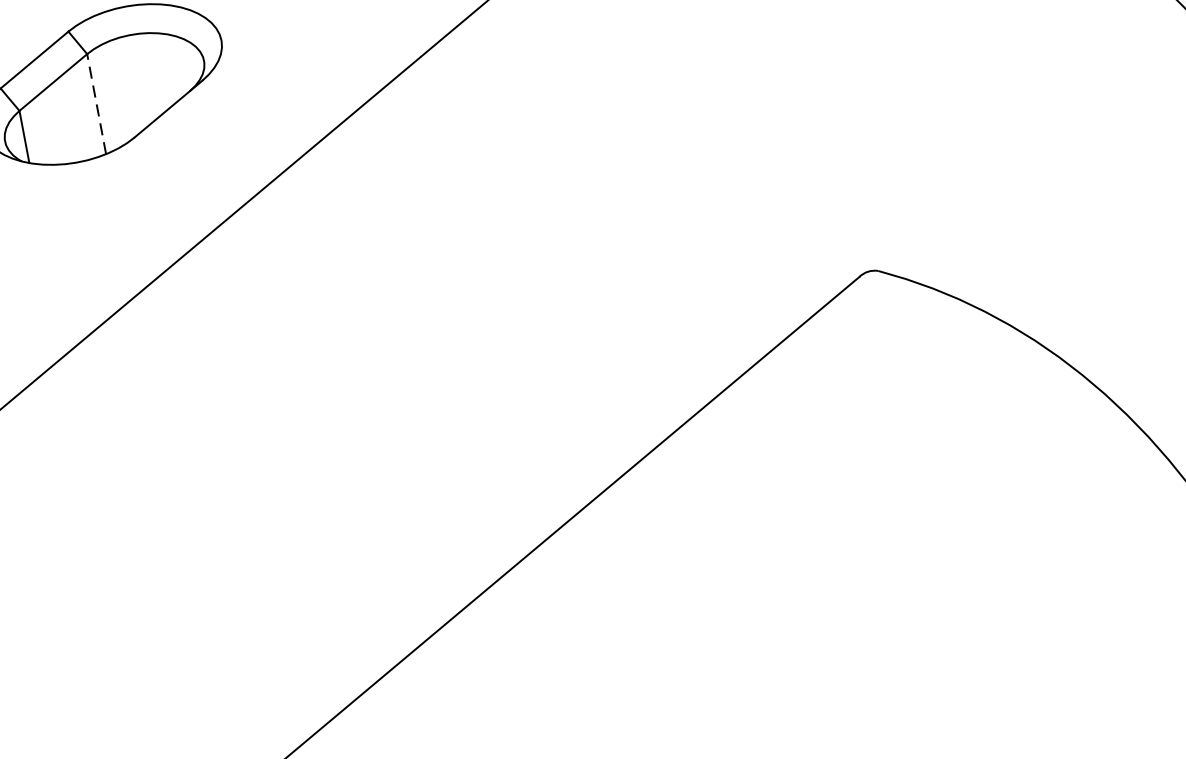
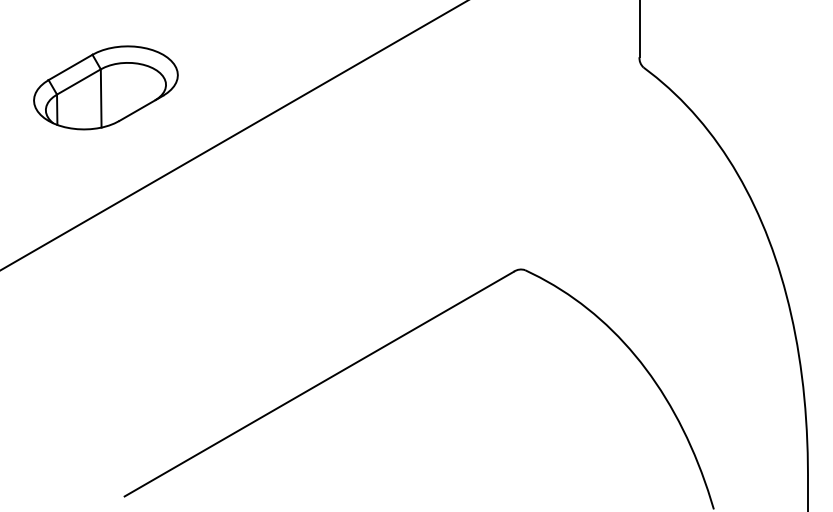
line: (96, 102) -> (101, 97), dashed -> solid

